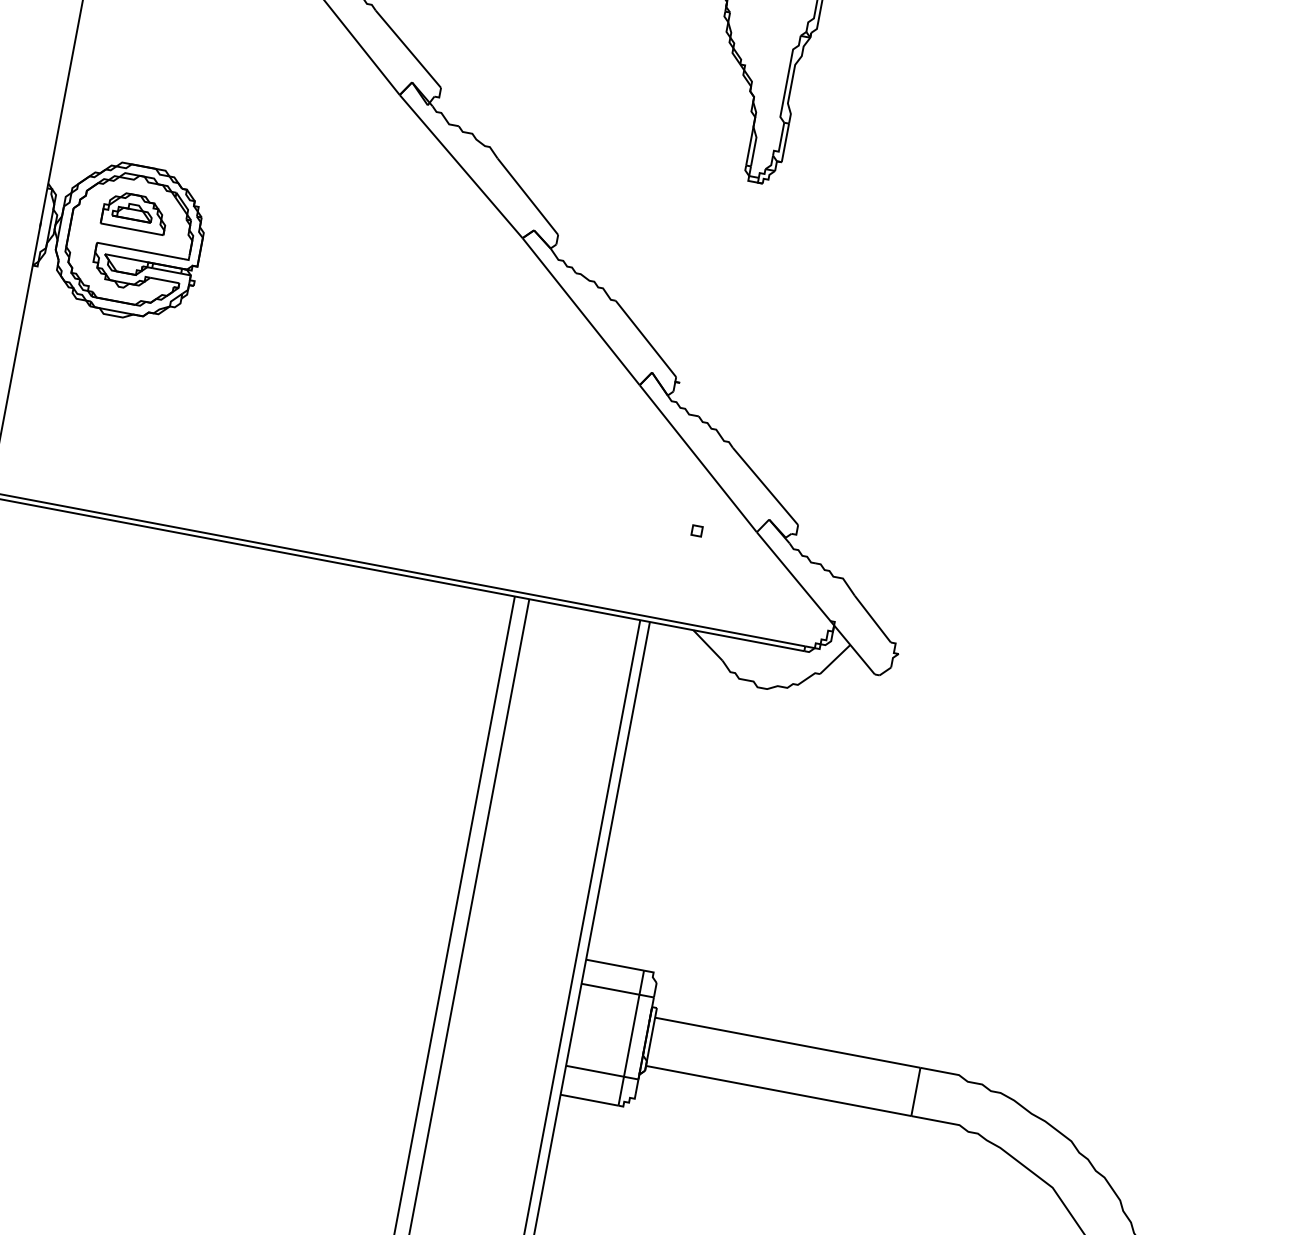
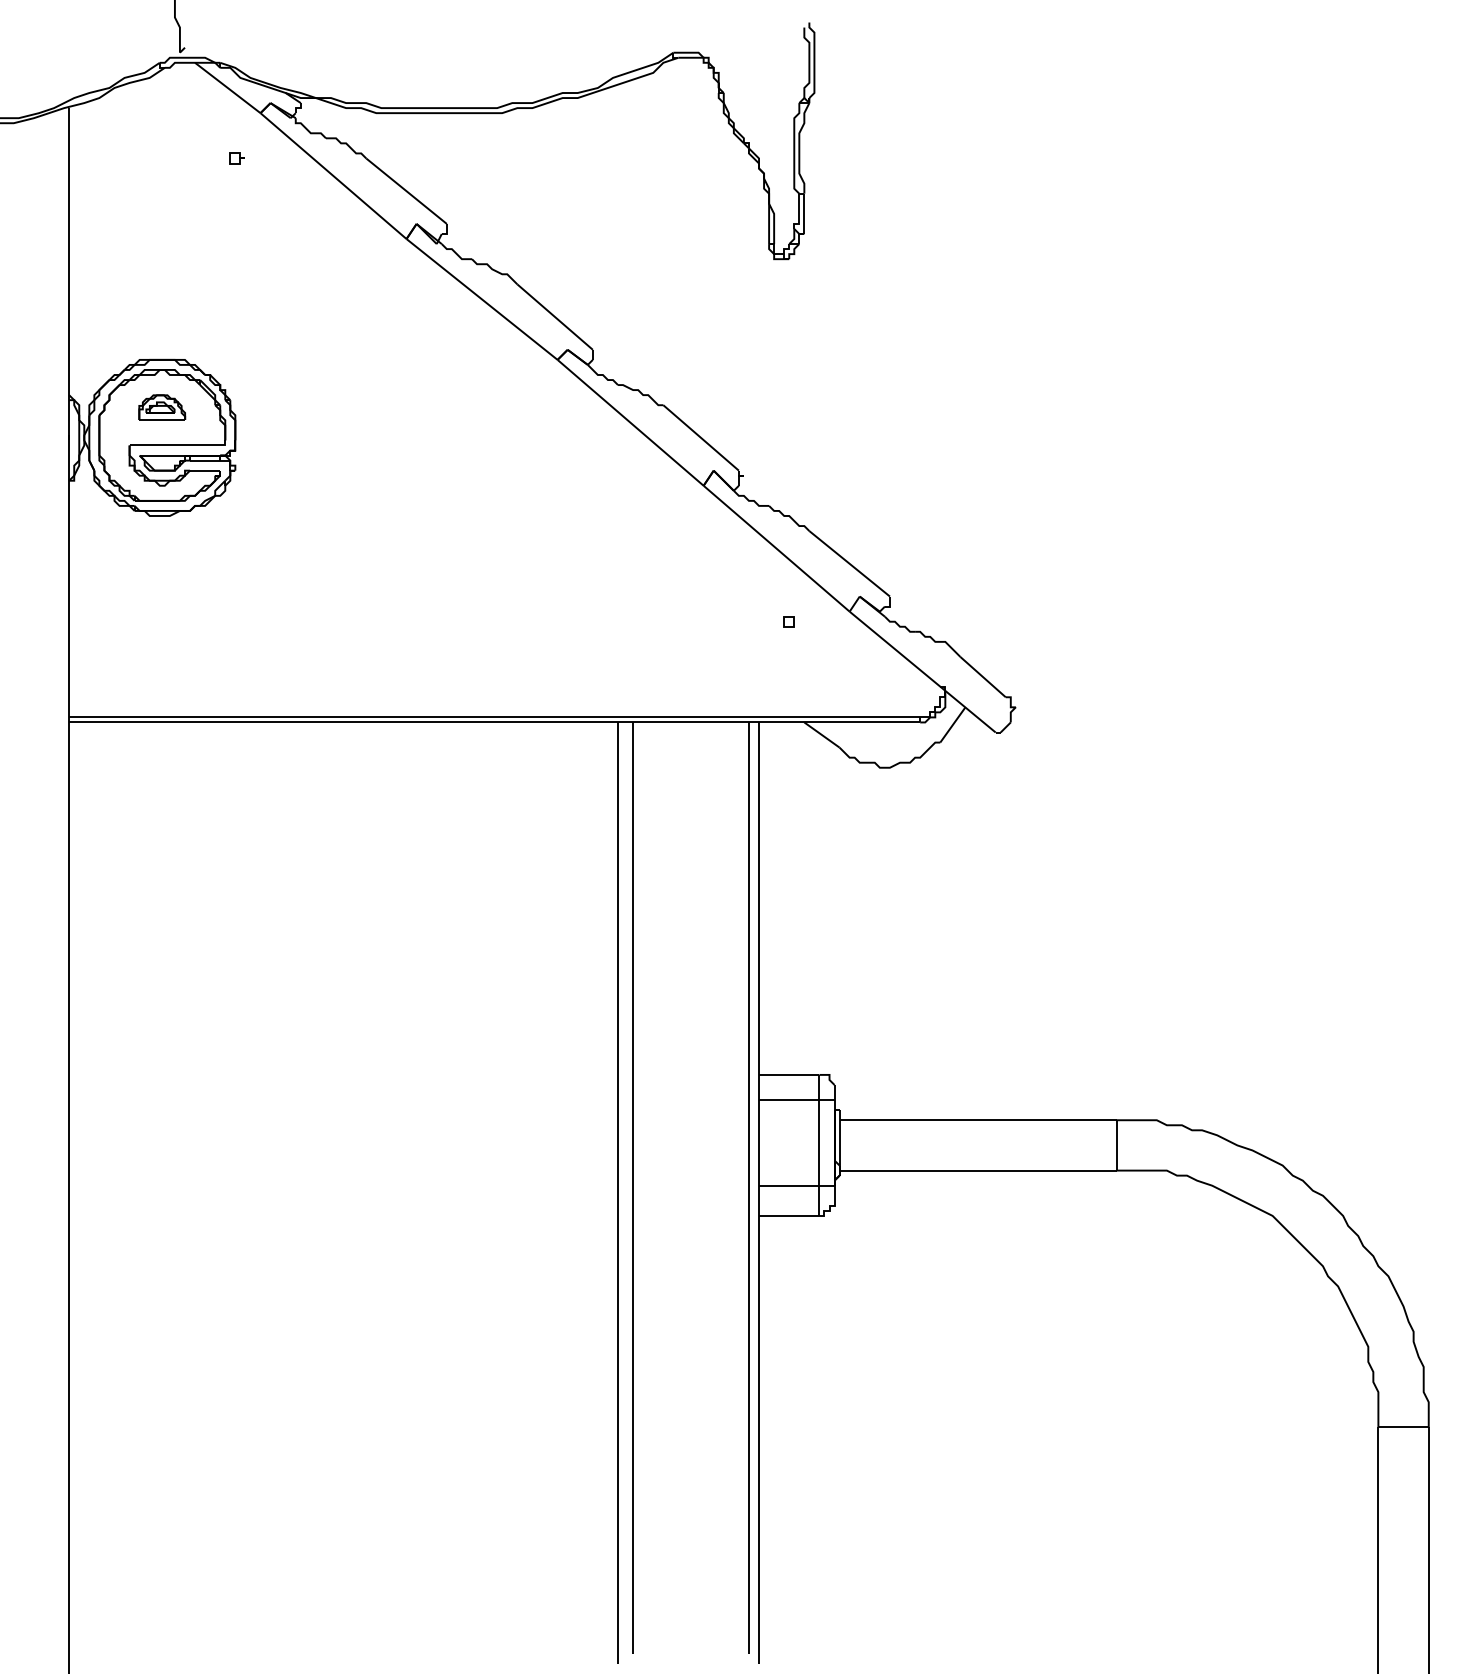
part: (134, 212) -> (161, 407), size x0.7

